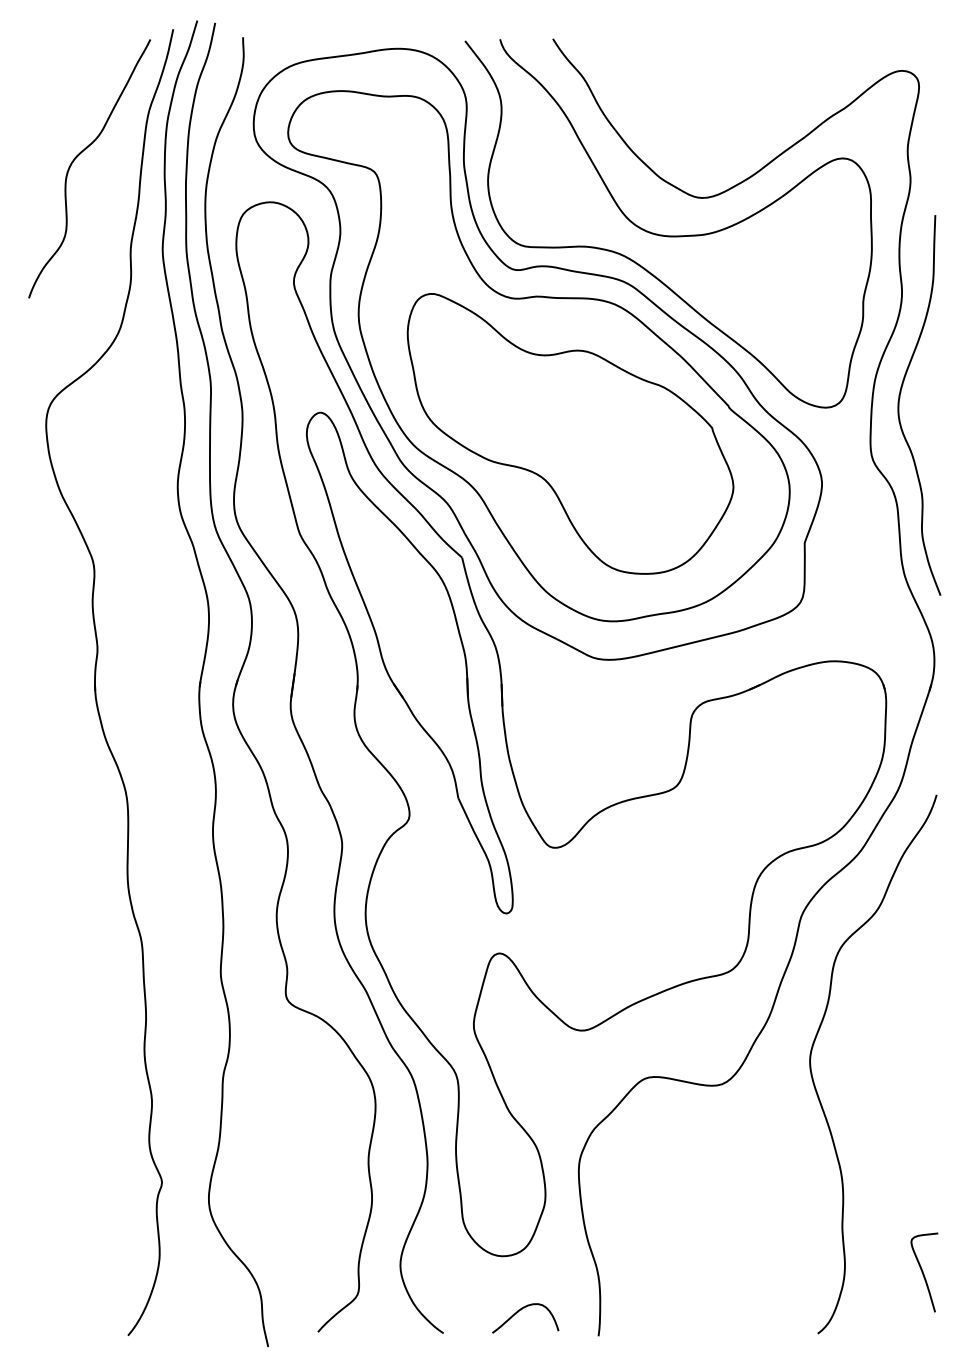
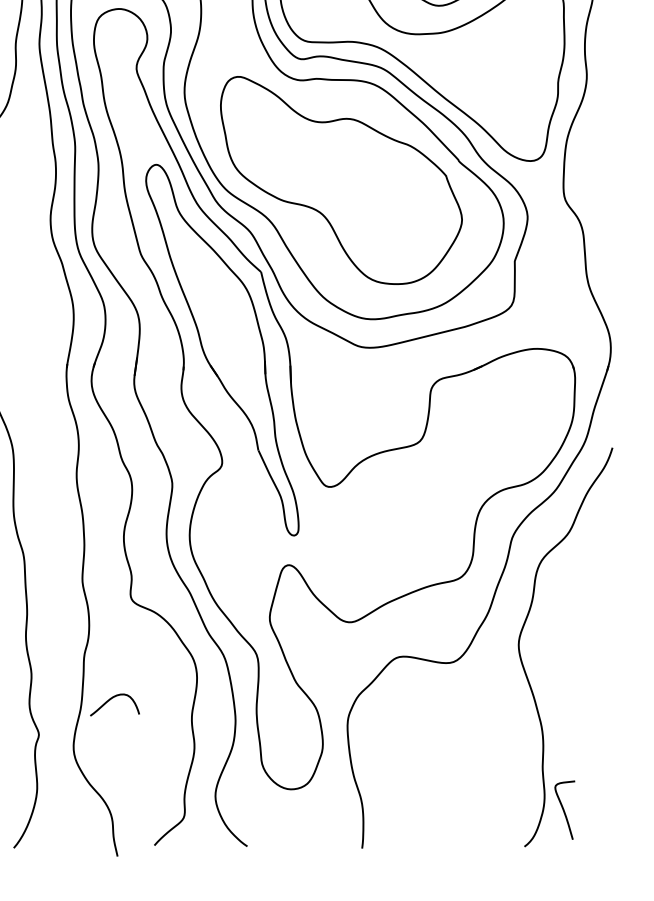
curve: (899, 405) -> (584, 159), removed
curve: (923, 1272) -> (564, 810), moved
curve: (521, 1310) -> (111, 699), moved

